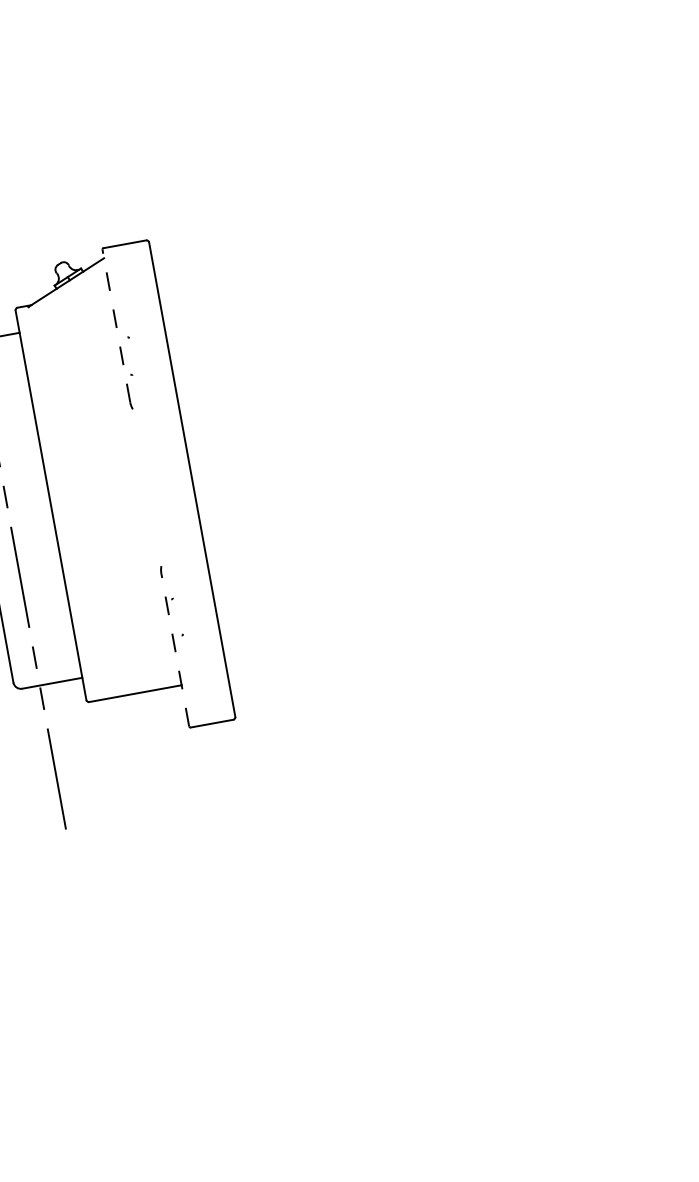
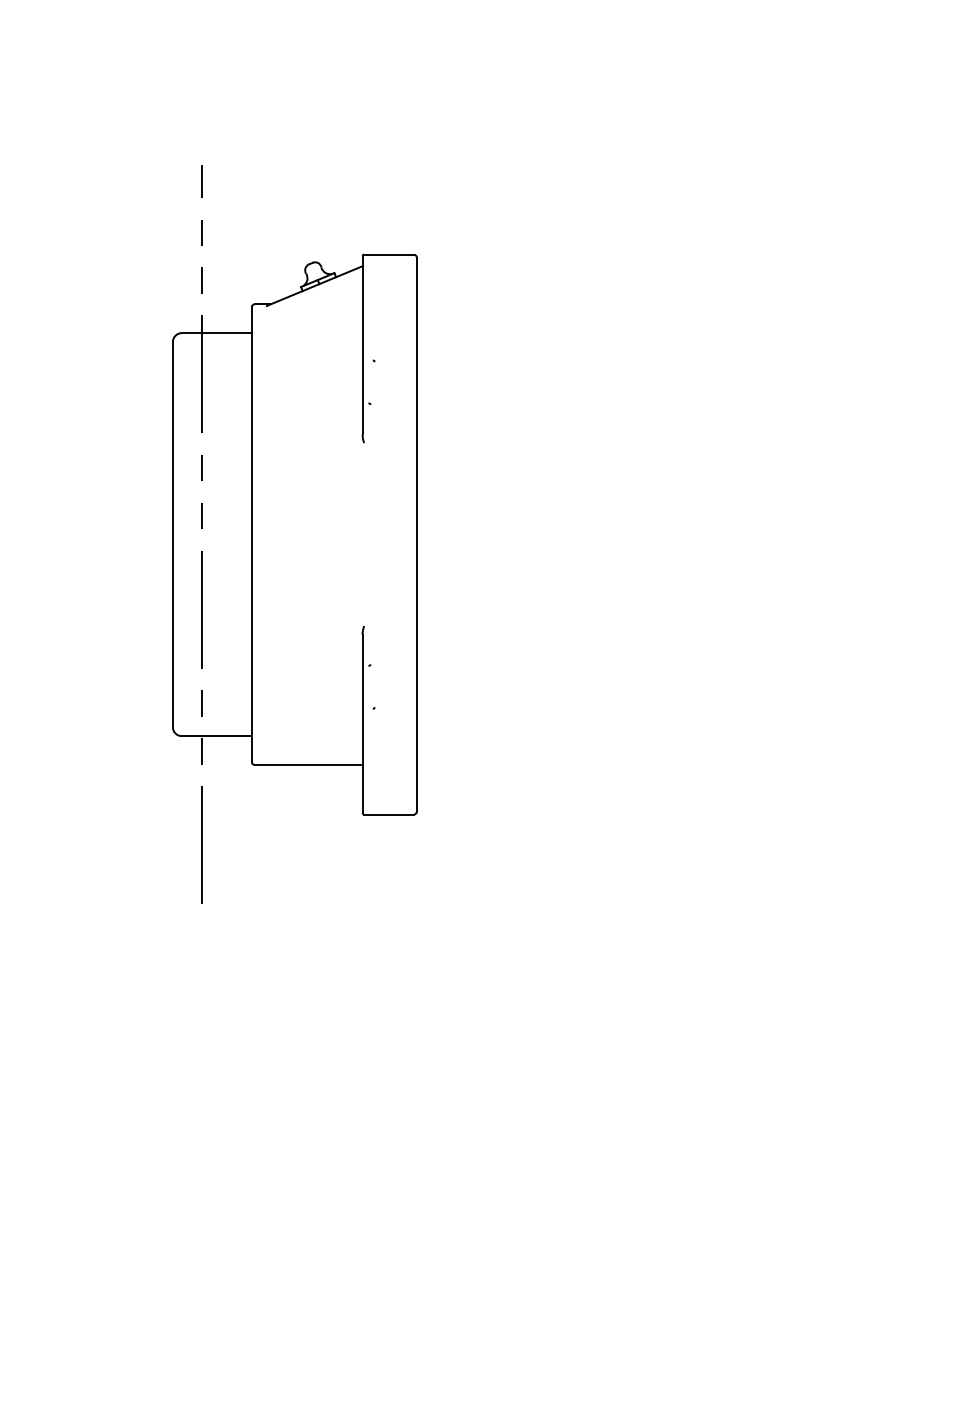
line: (116, 325) -> (362, 344), dashed -> solid
line: (175, 649) -> (362, 723), dashed -> solid

